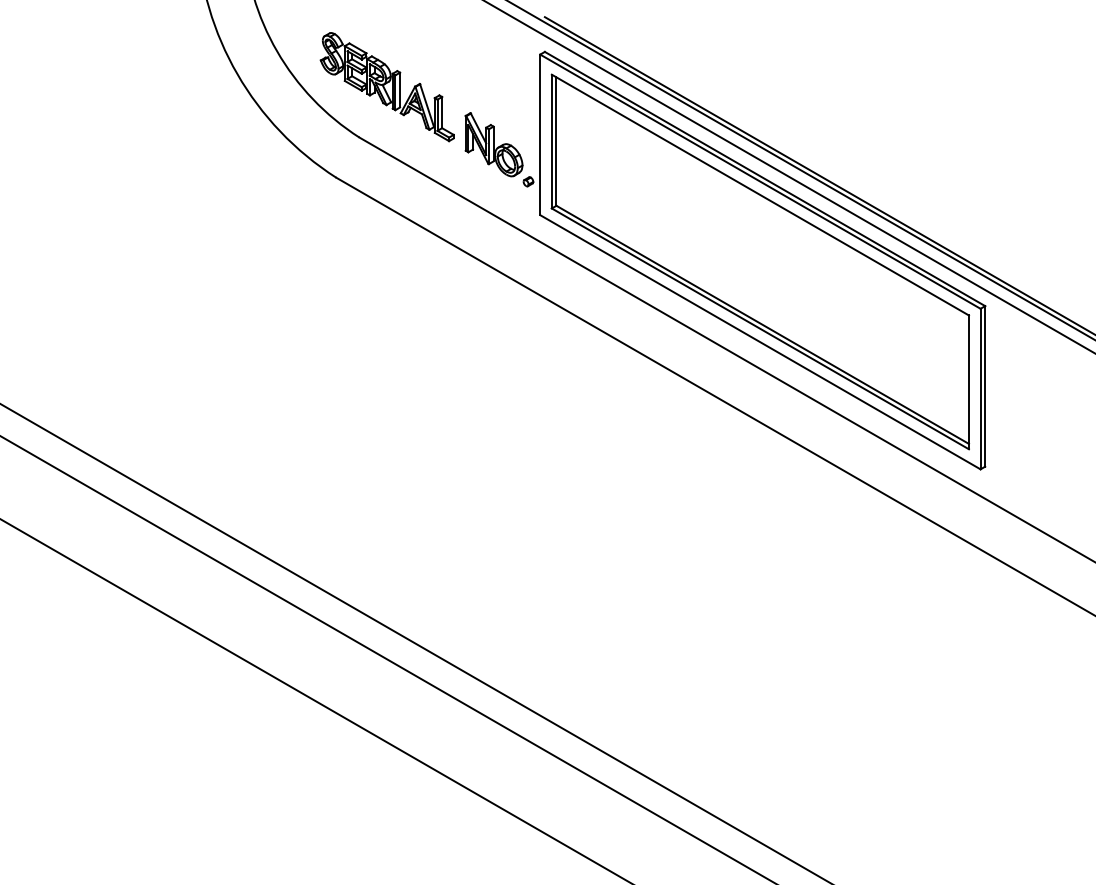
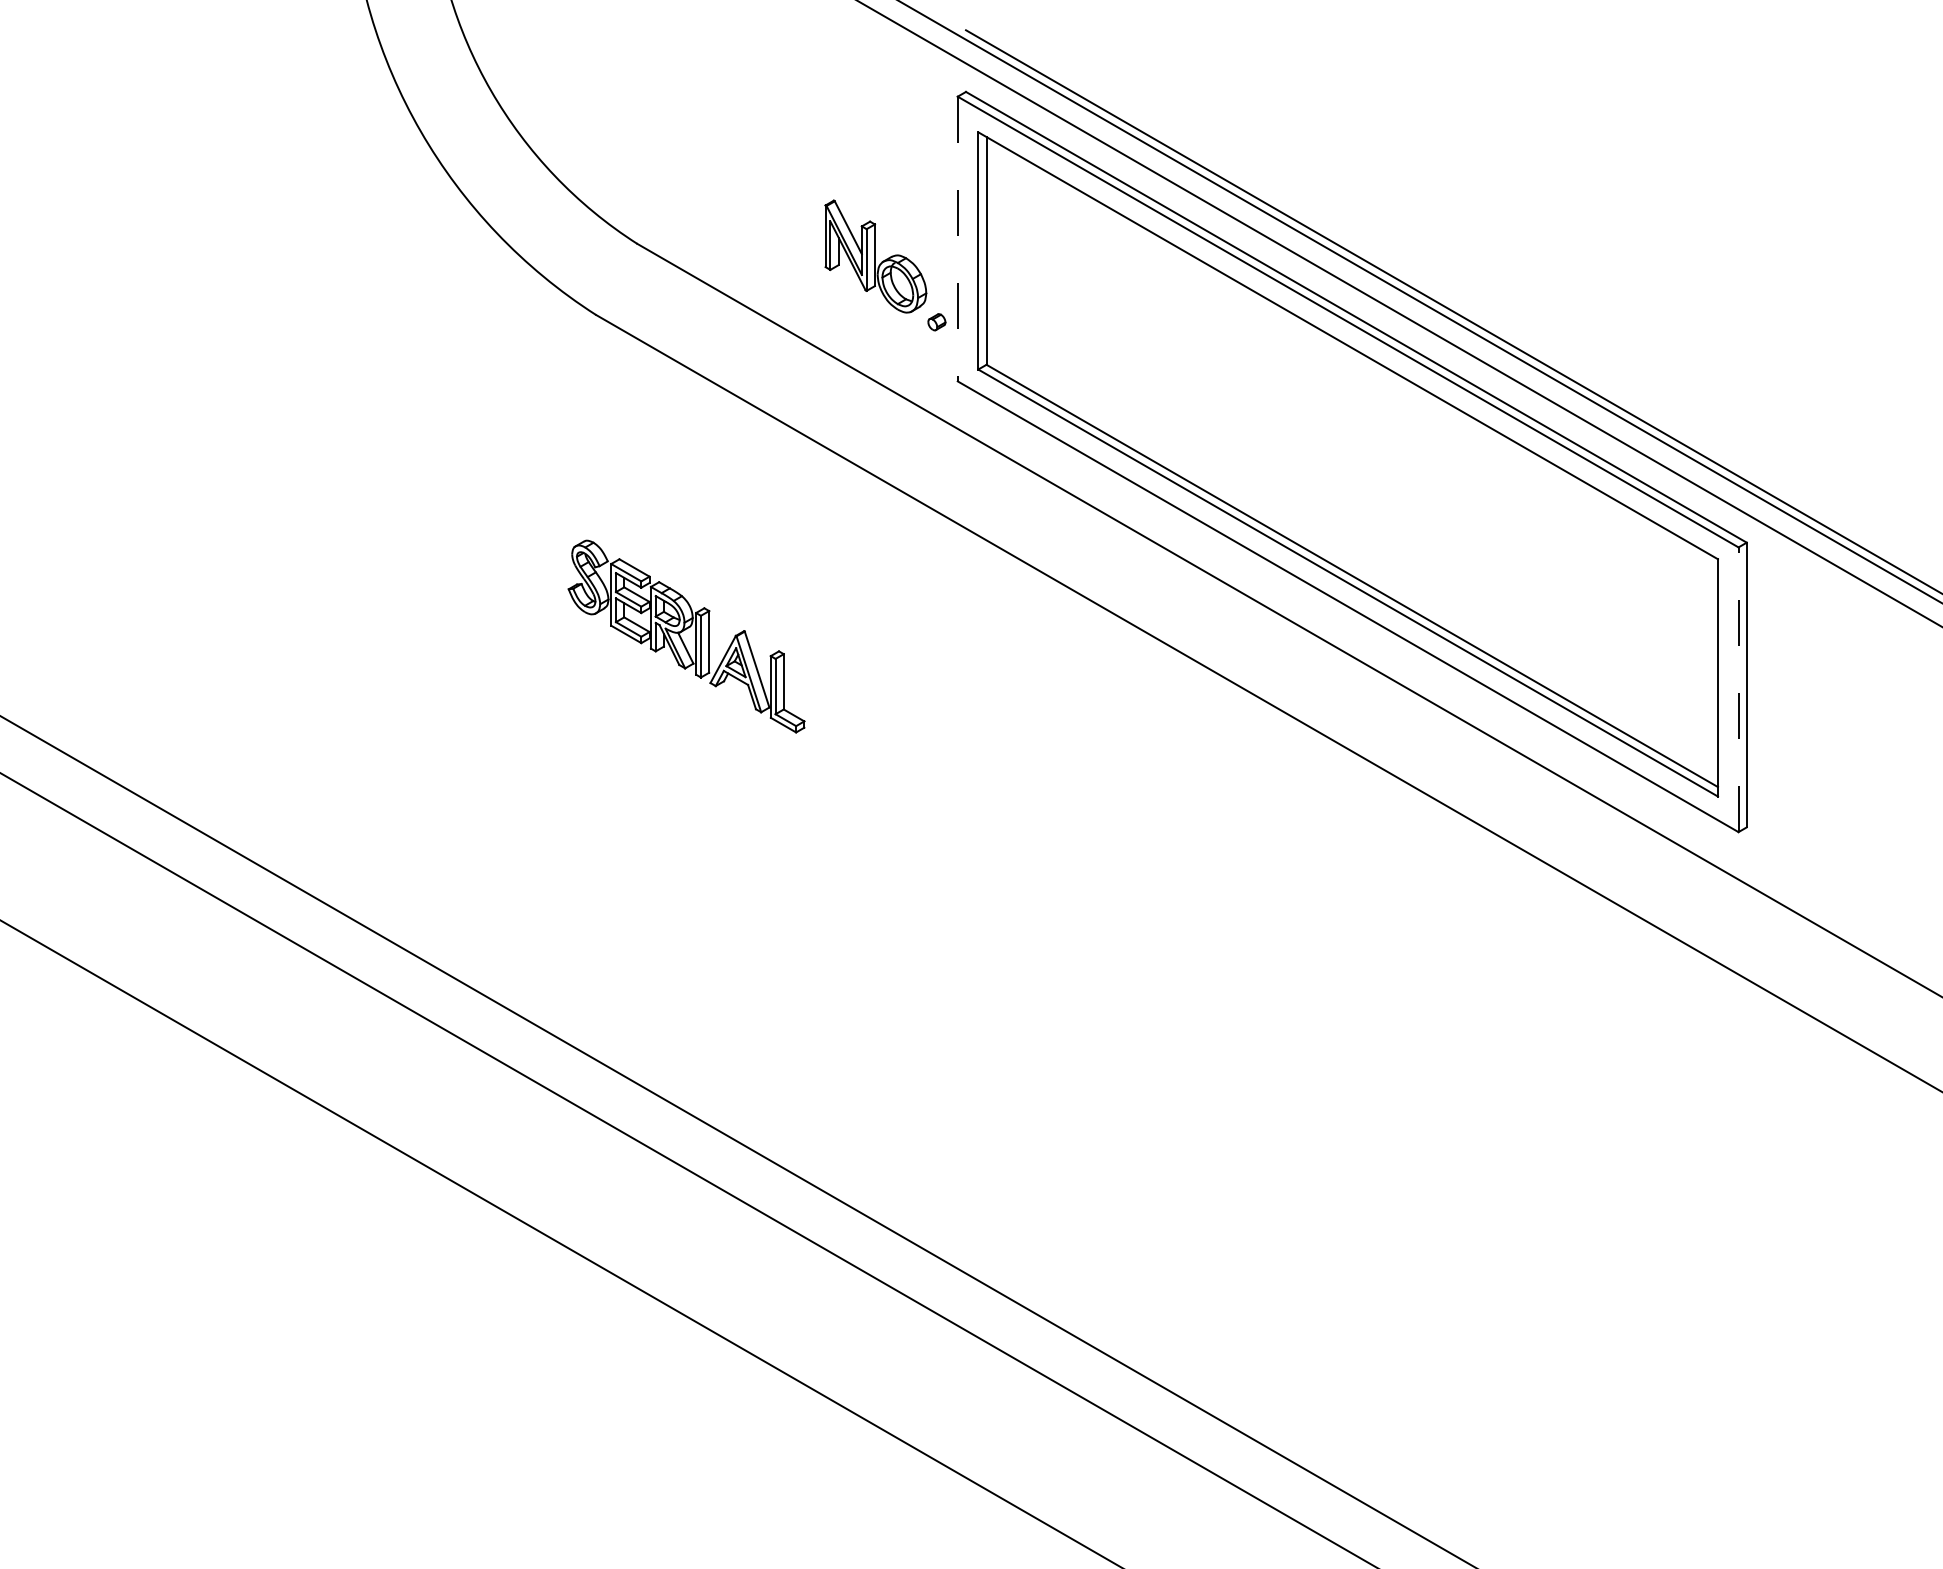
part: (386, 87) -> (685, 637), moved
line: (540, 135) -> (958, 240), solid -> dashed
line: (980, 388) -> (1738, 688), solid -> dashed

